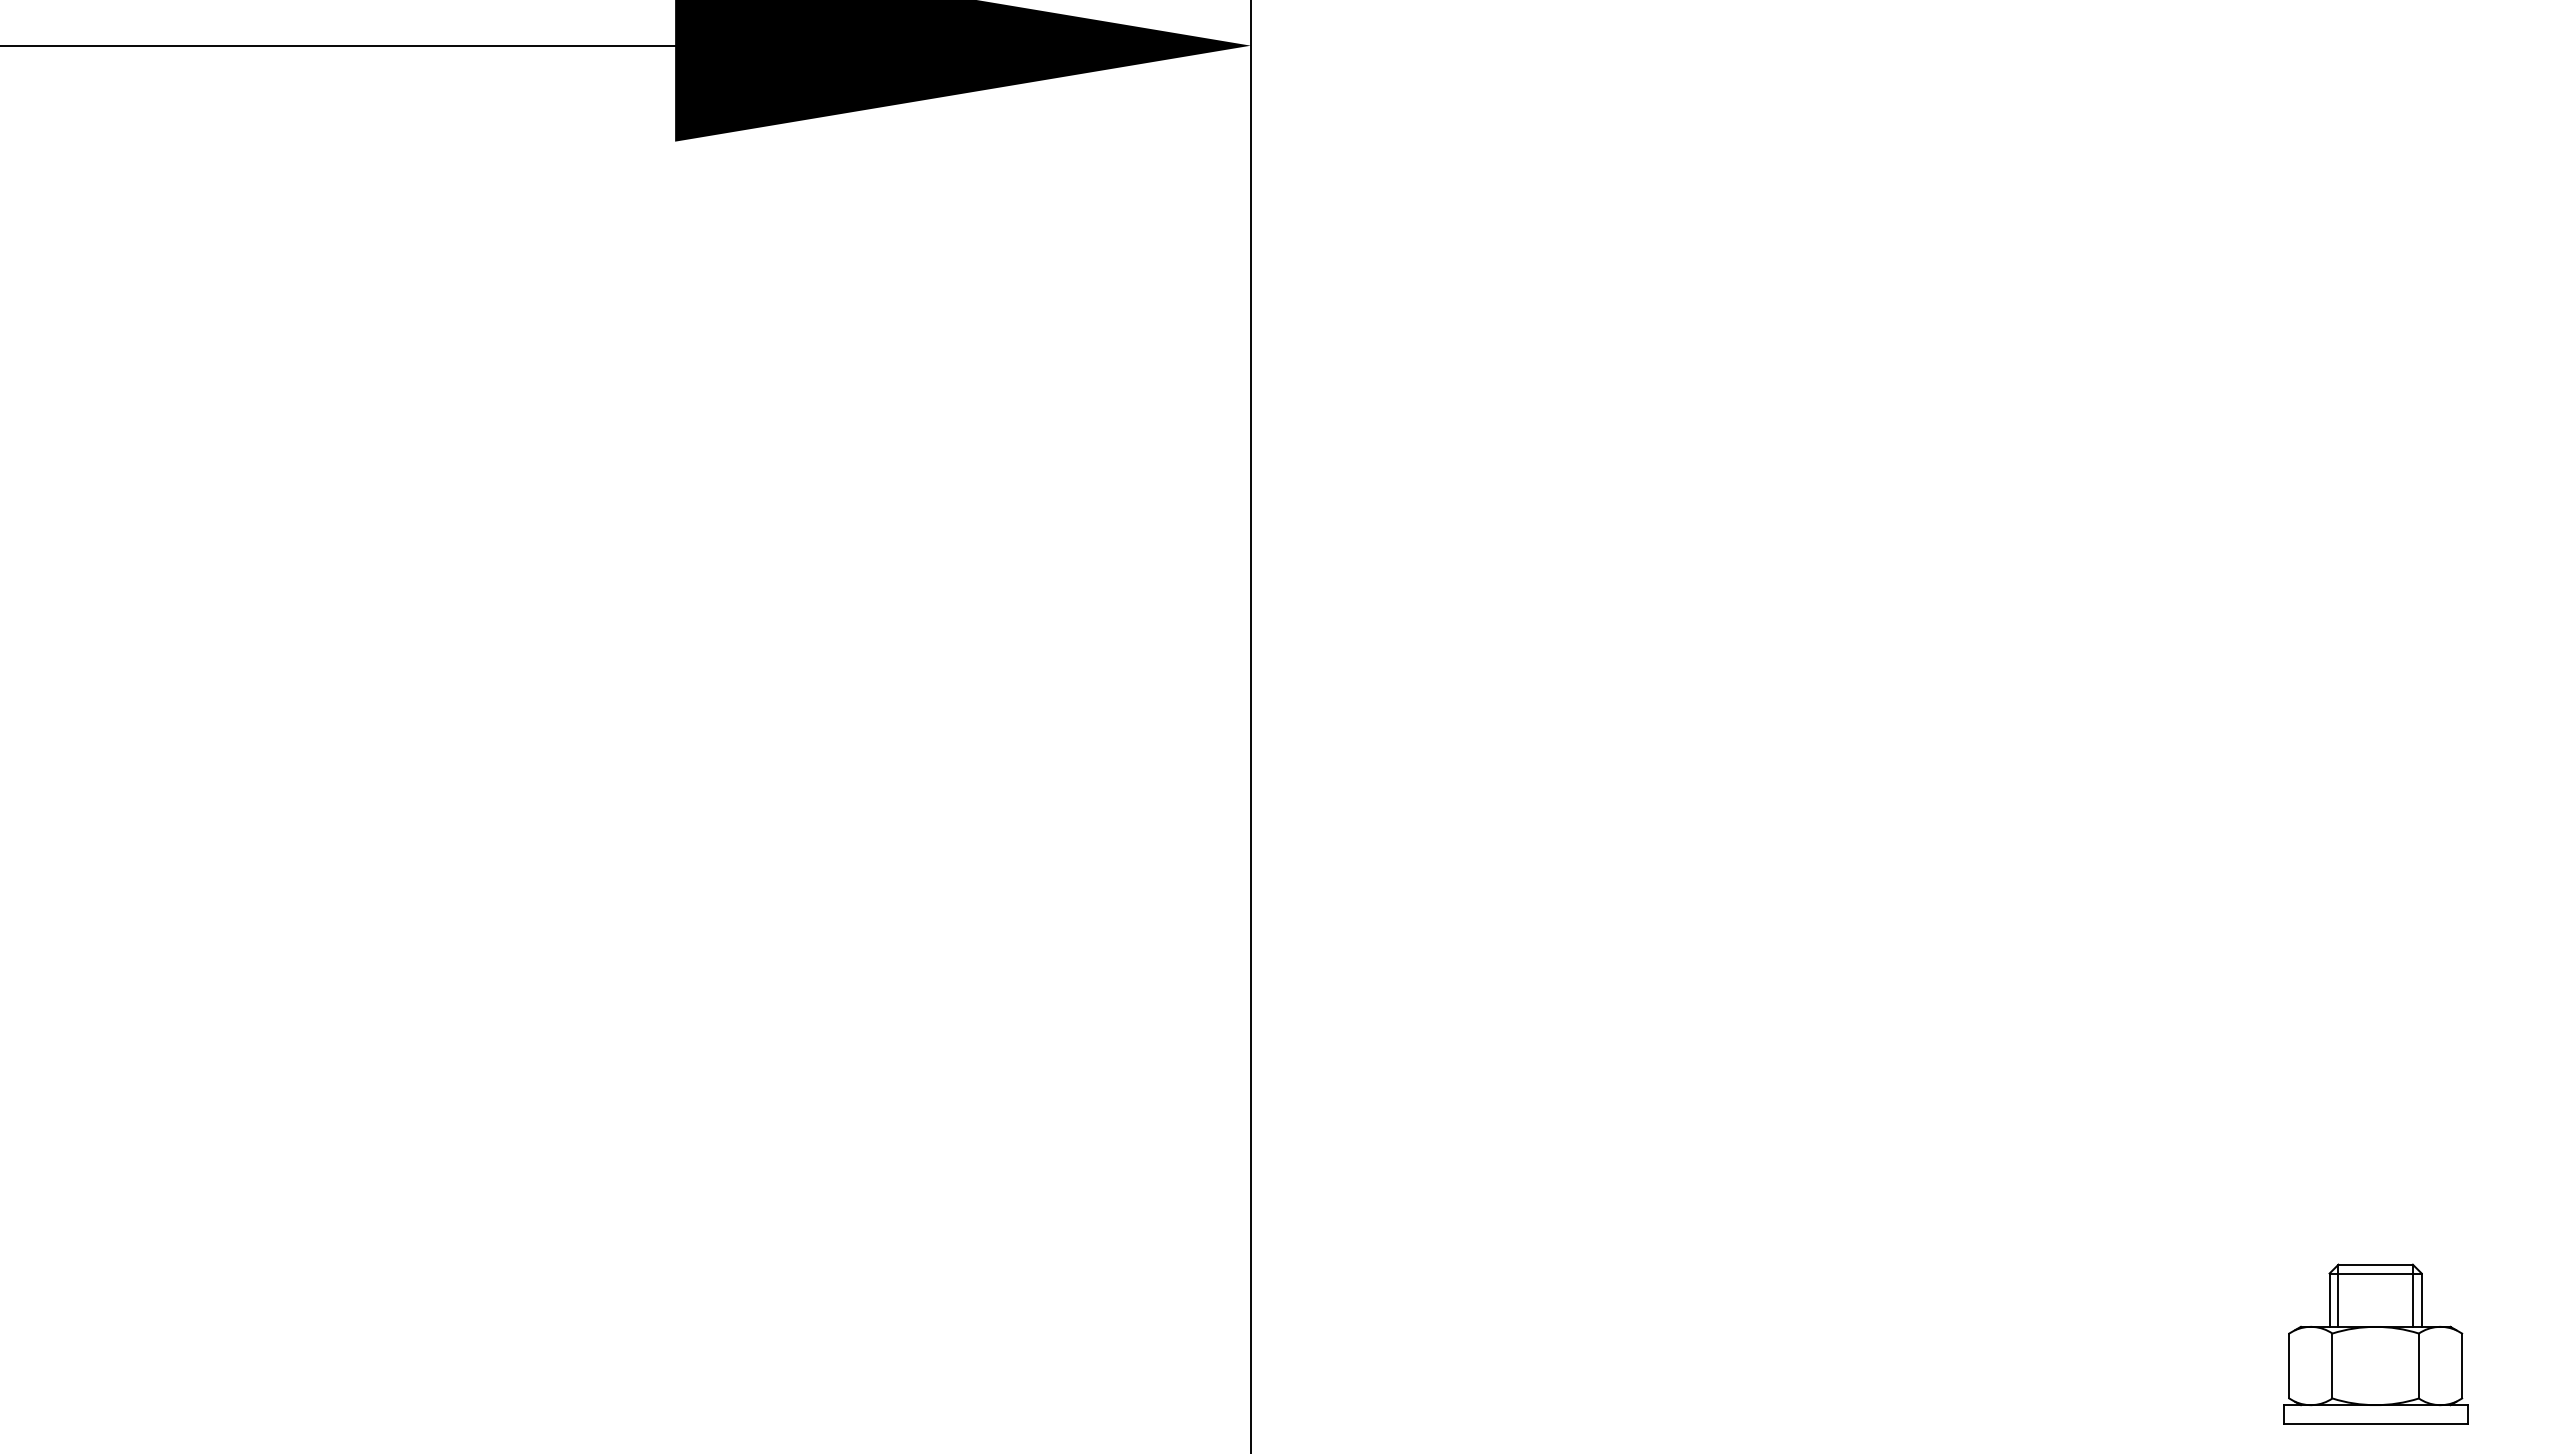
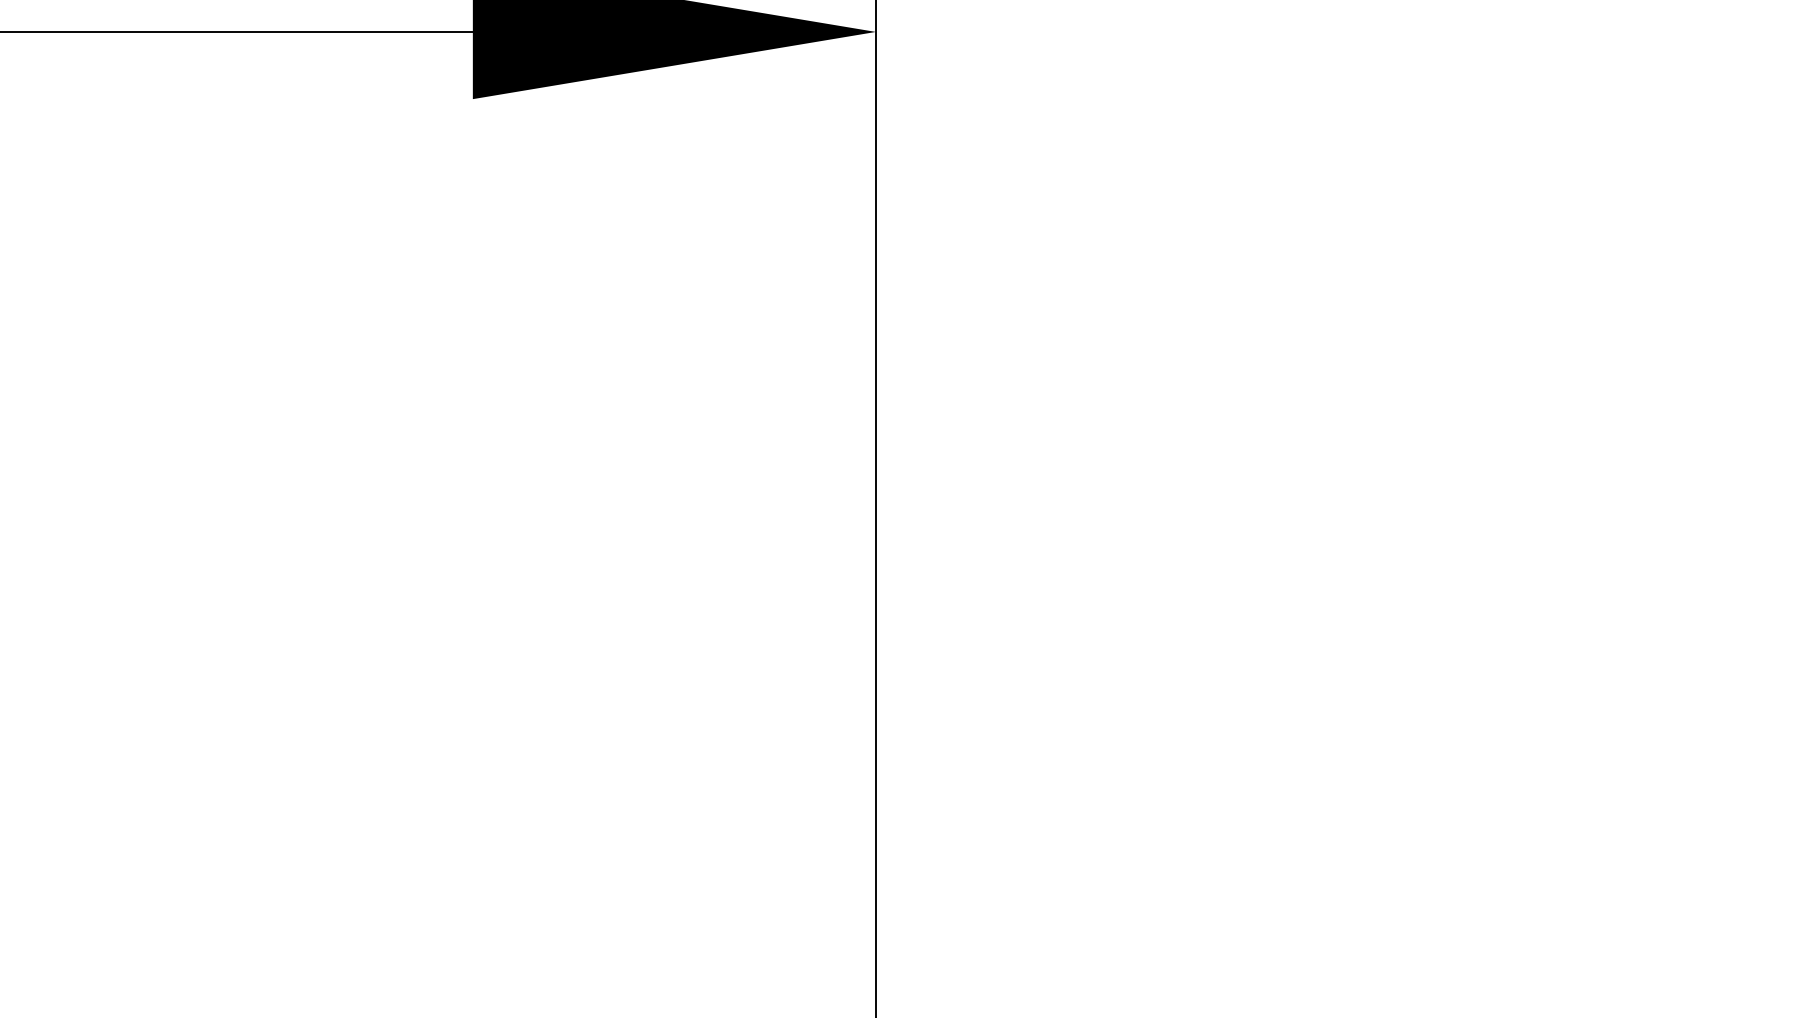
part: (2375, 1343) -> (1663, 940), removed

